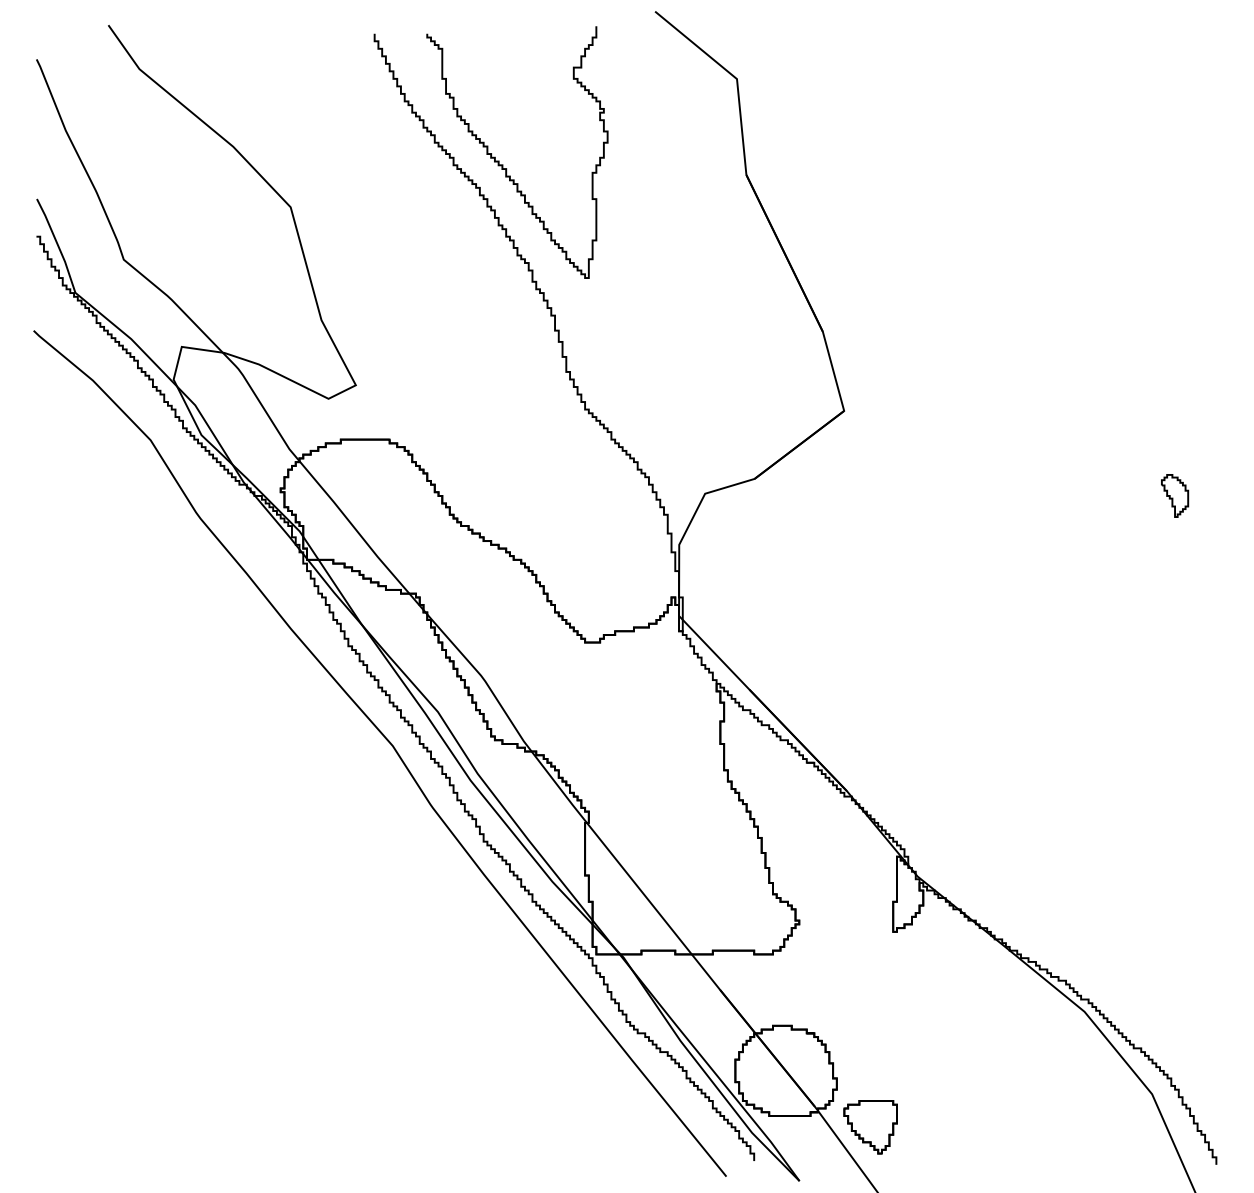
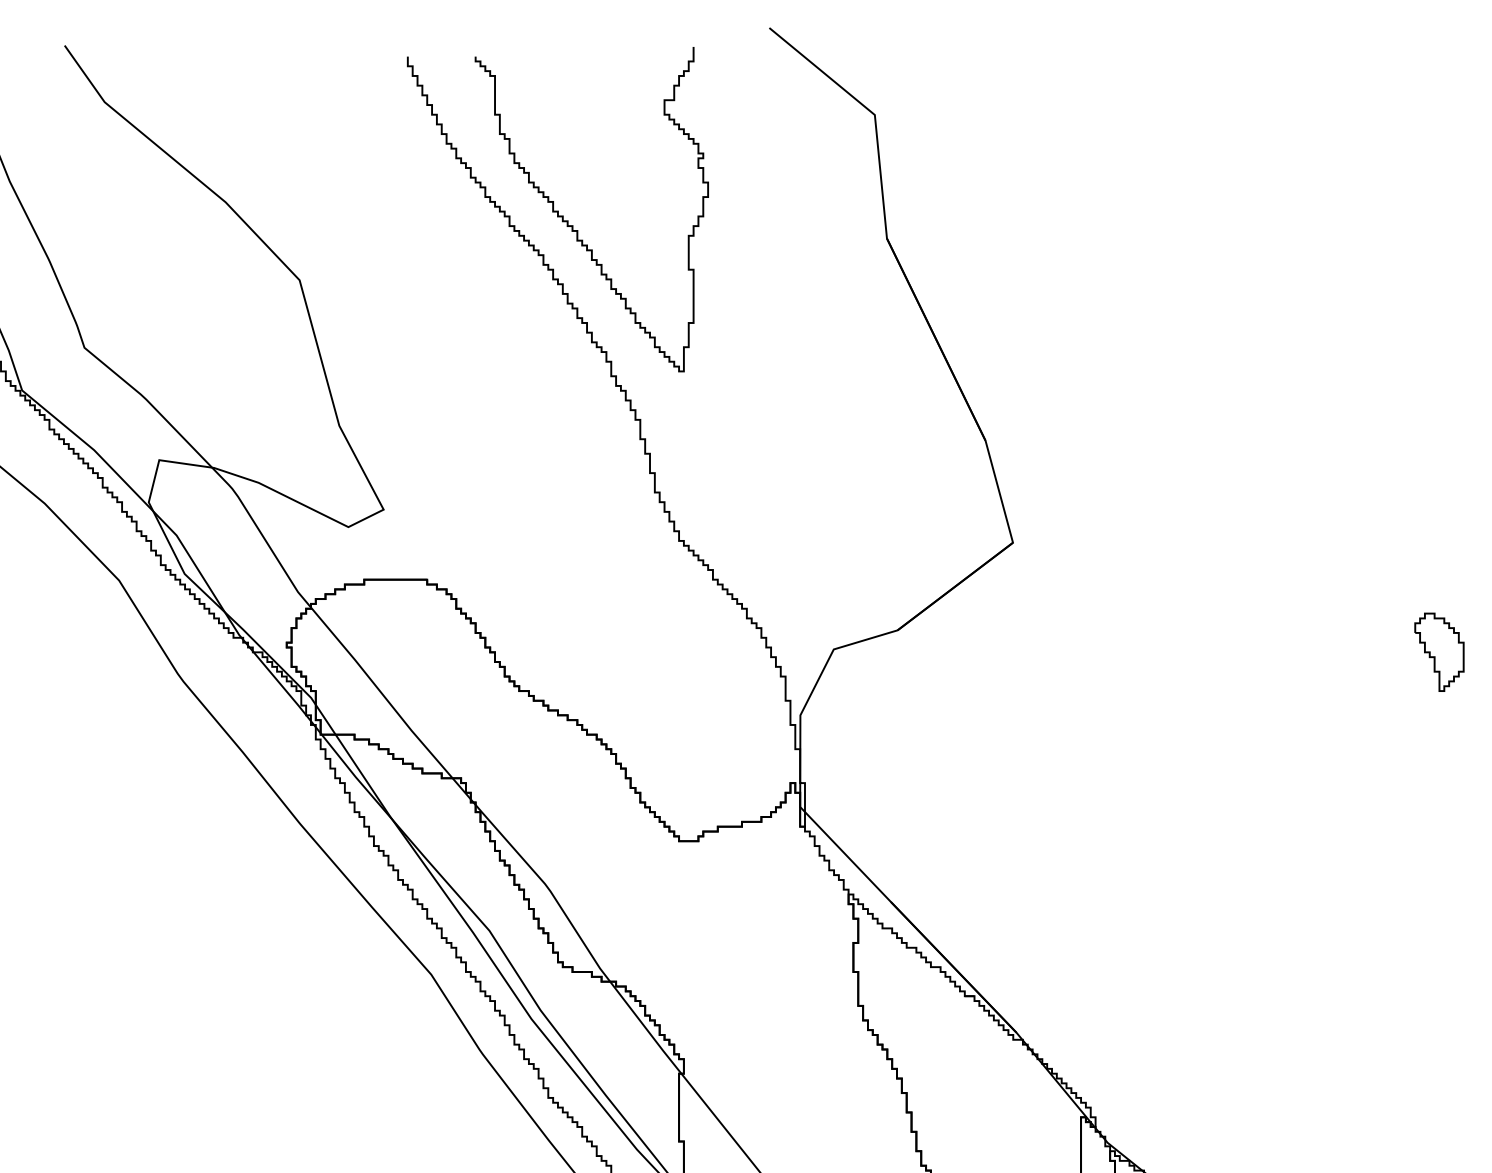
part: (1174, 495) -> (1438, 651), size x1.43

